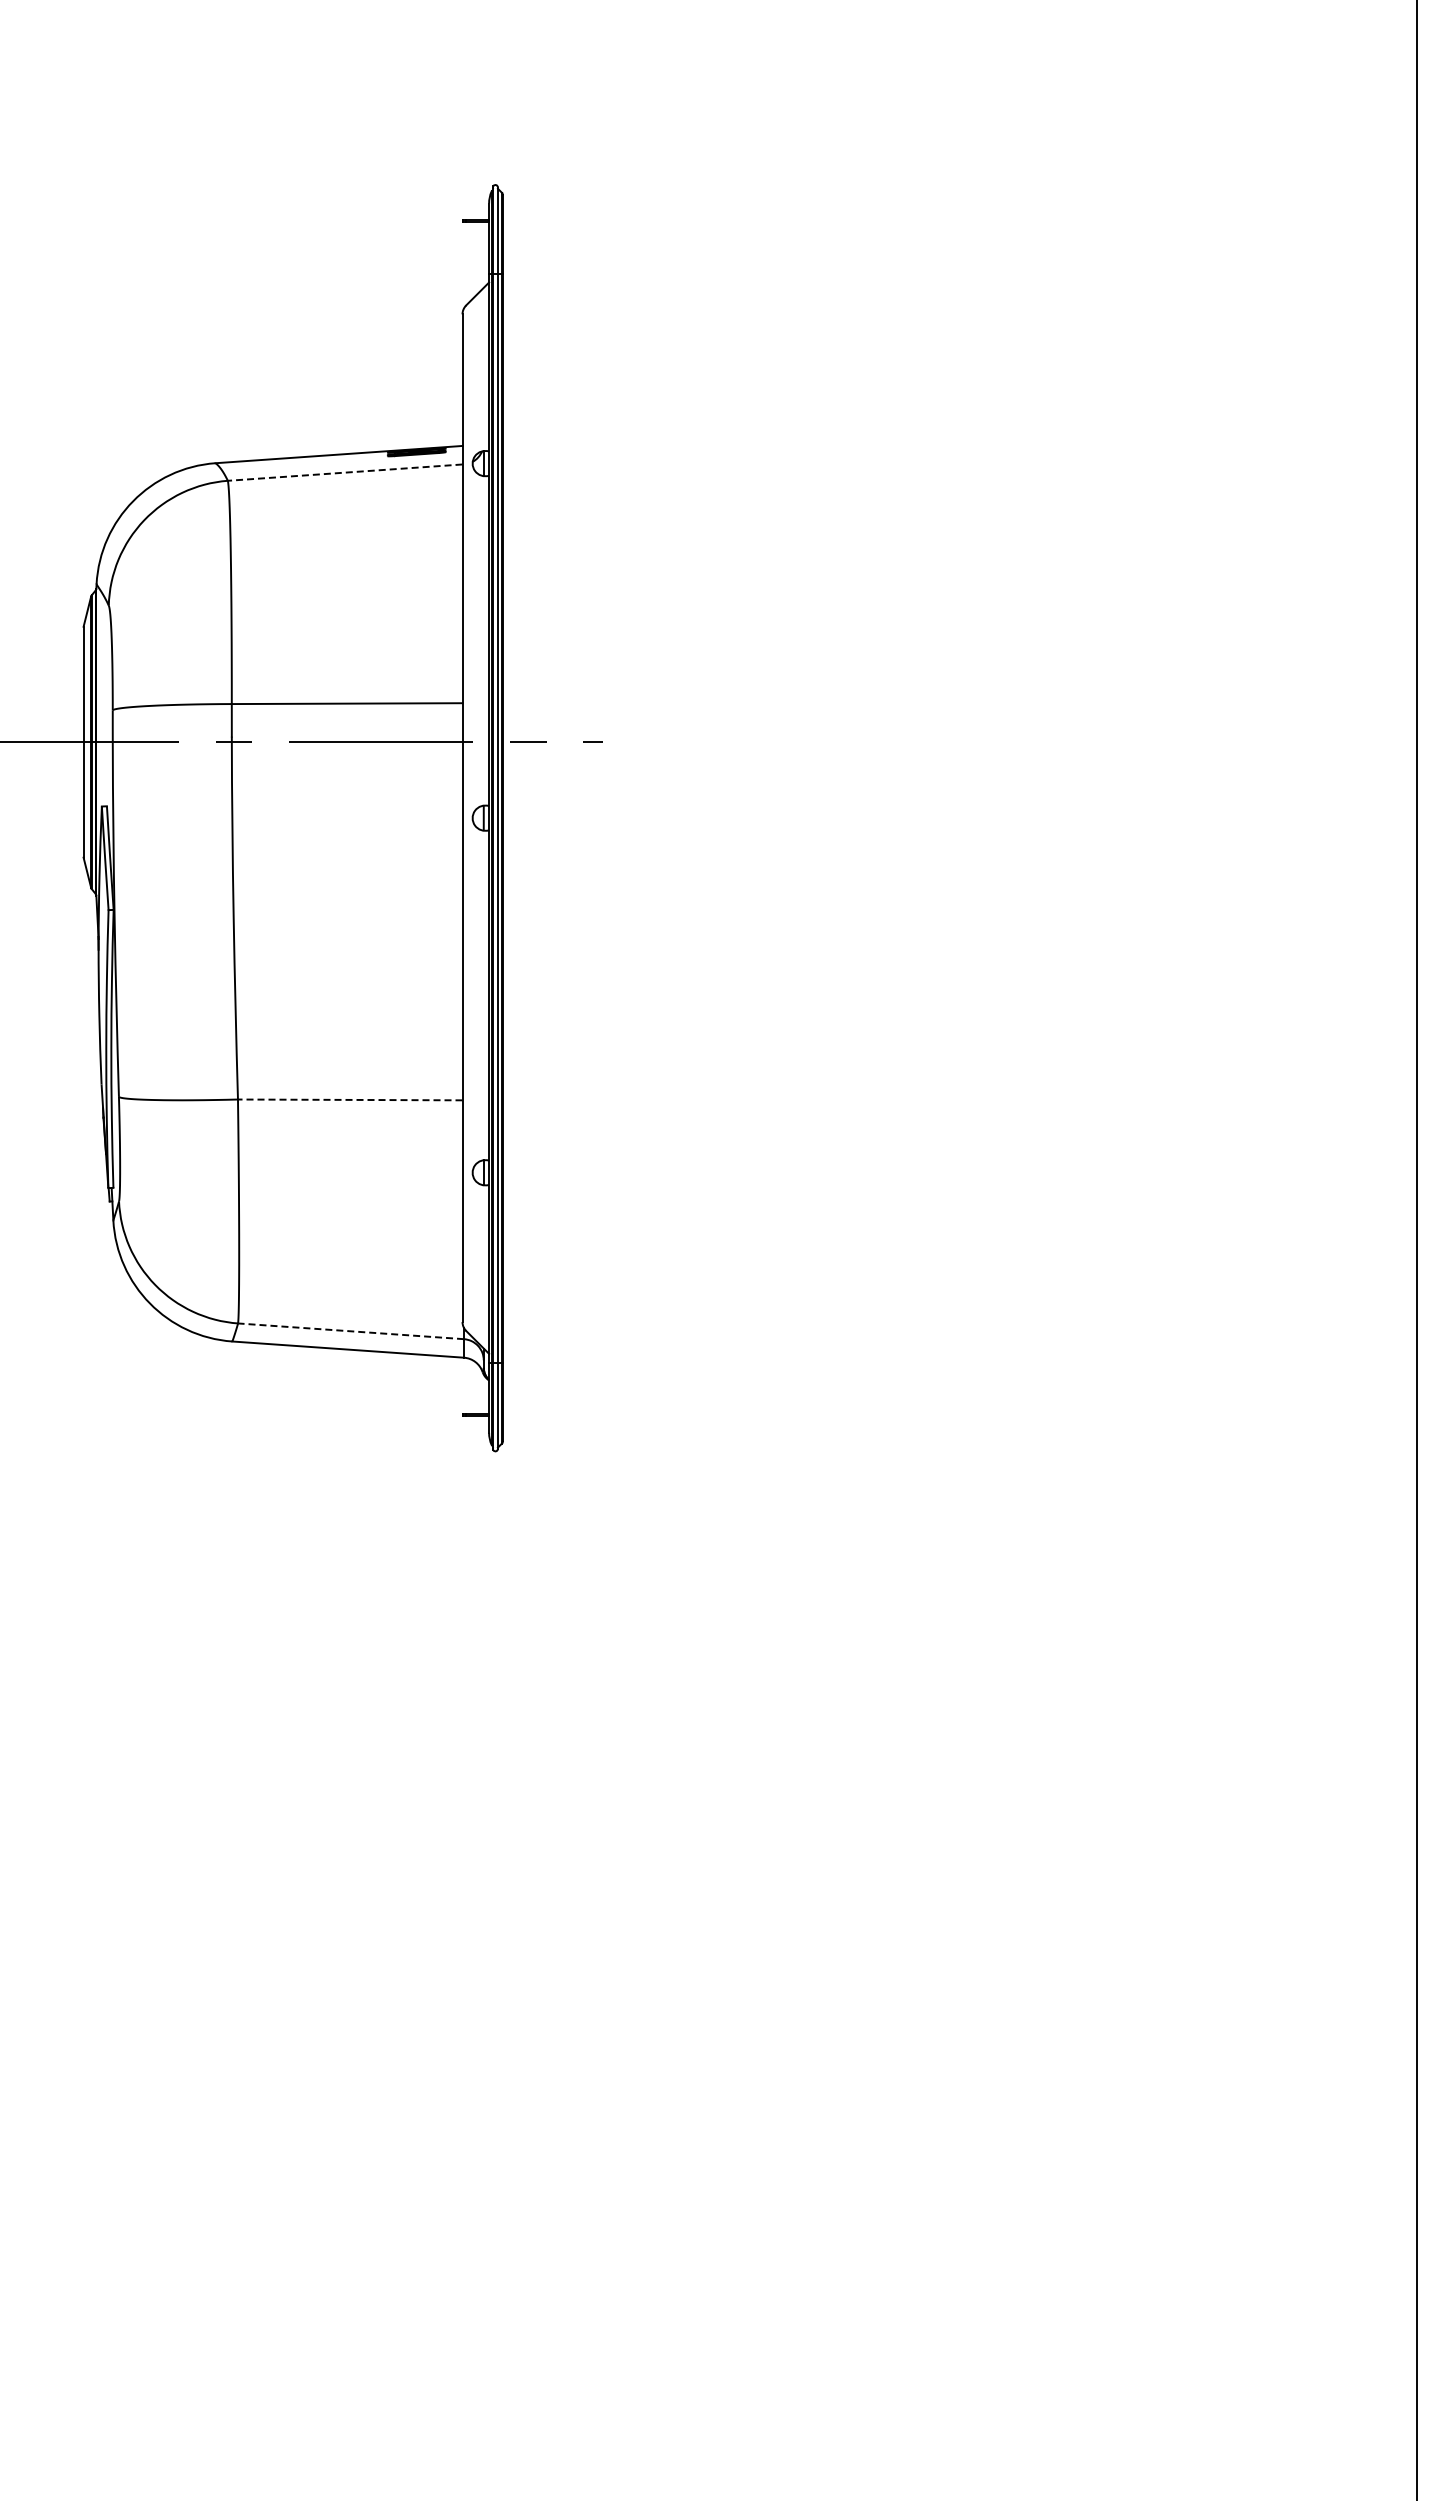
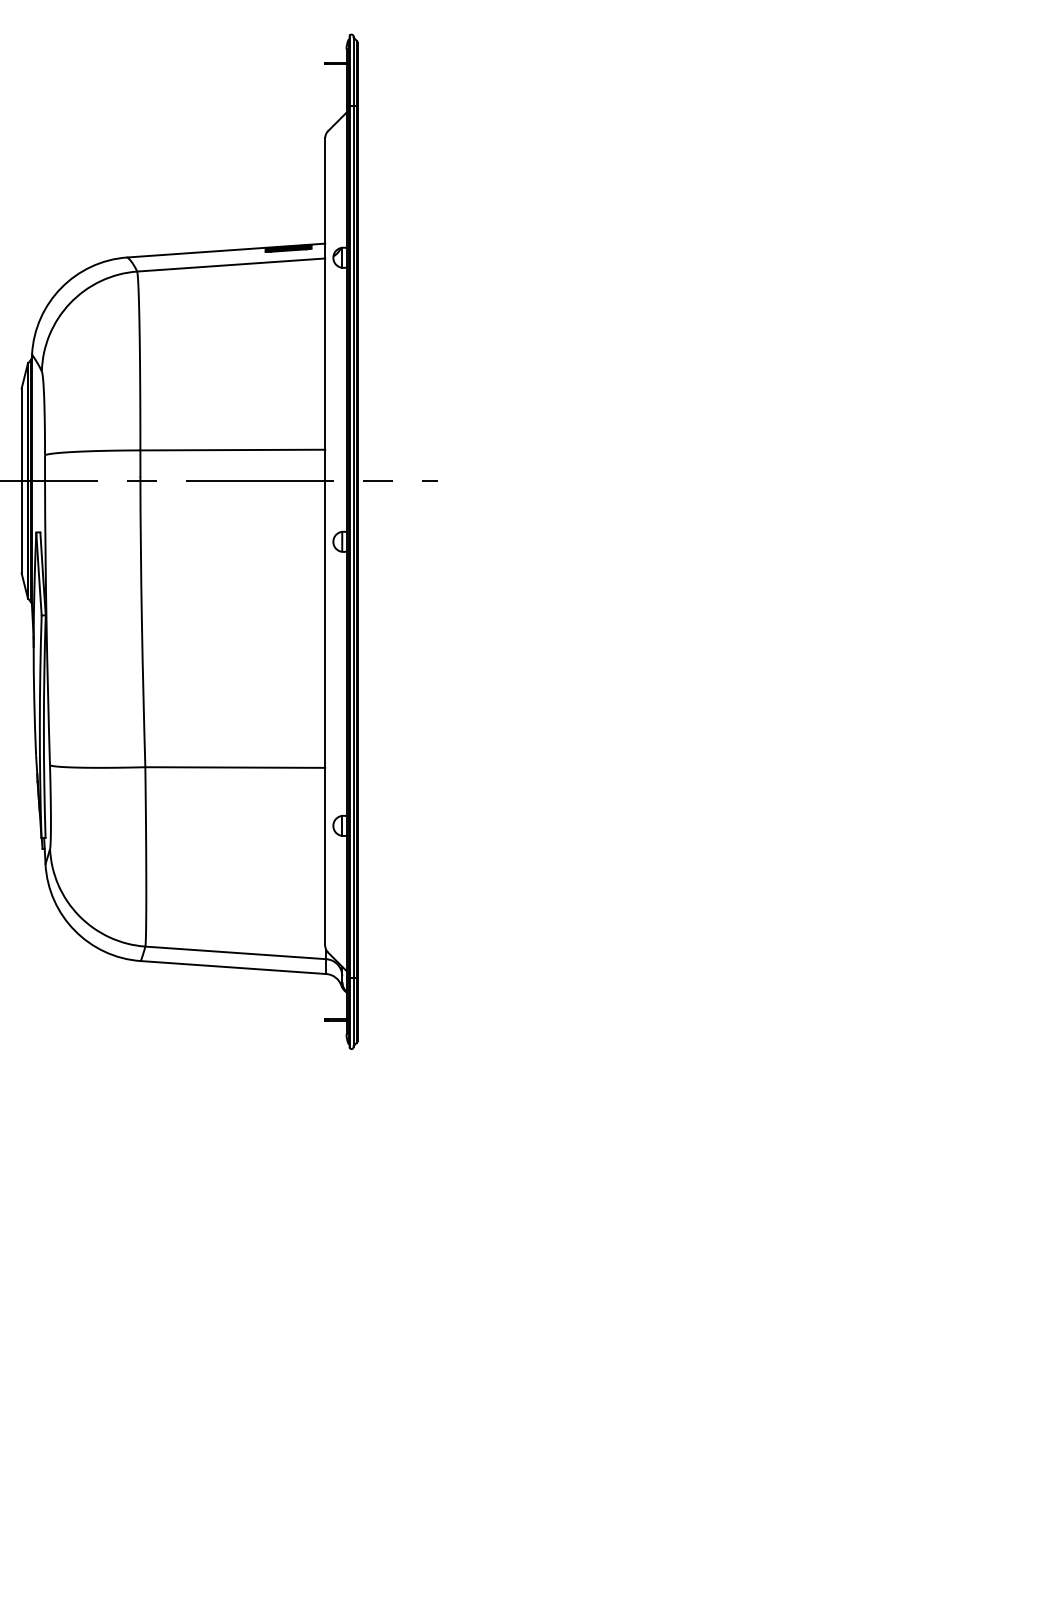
line: (345, 472) -> (231, 264), dashed -> solid
line: (349, 1099) -> (234, 767), dashed -> solid
line: (350, 1331) -> (235, 953), dashed -> solid

